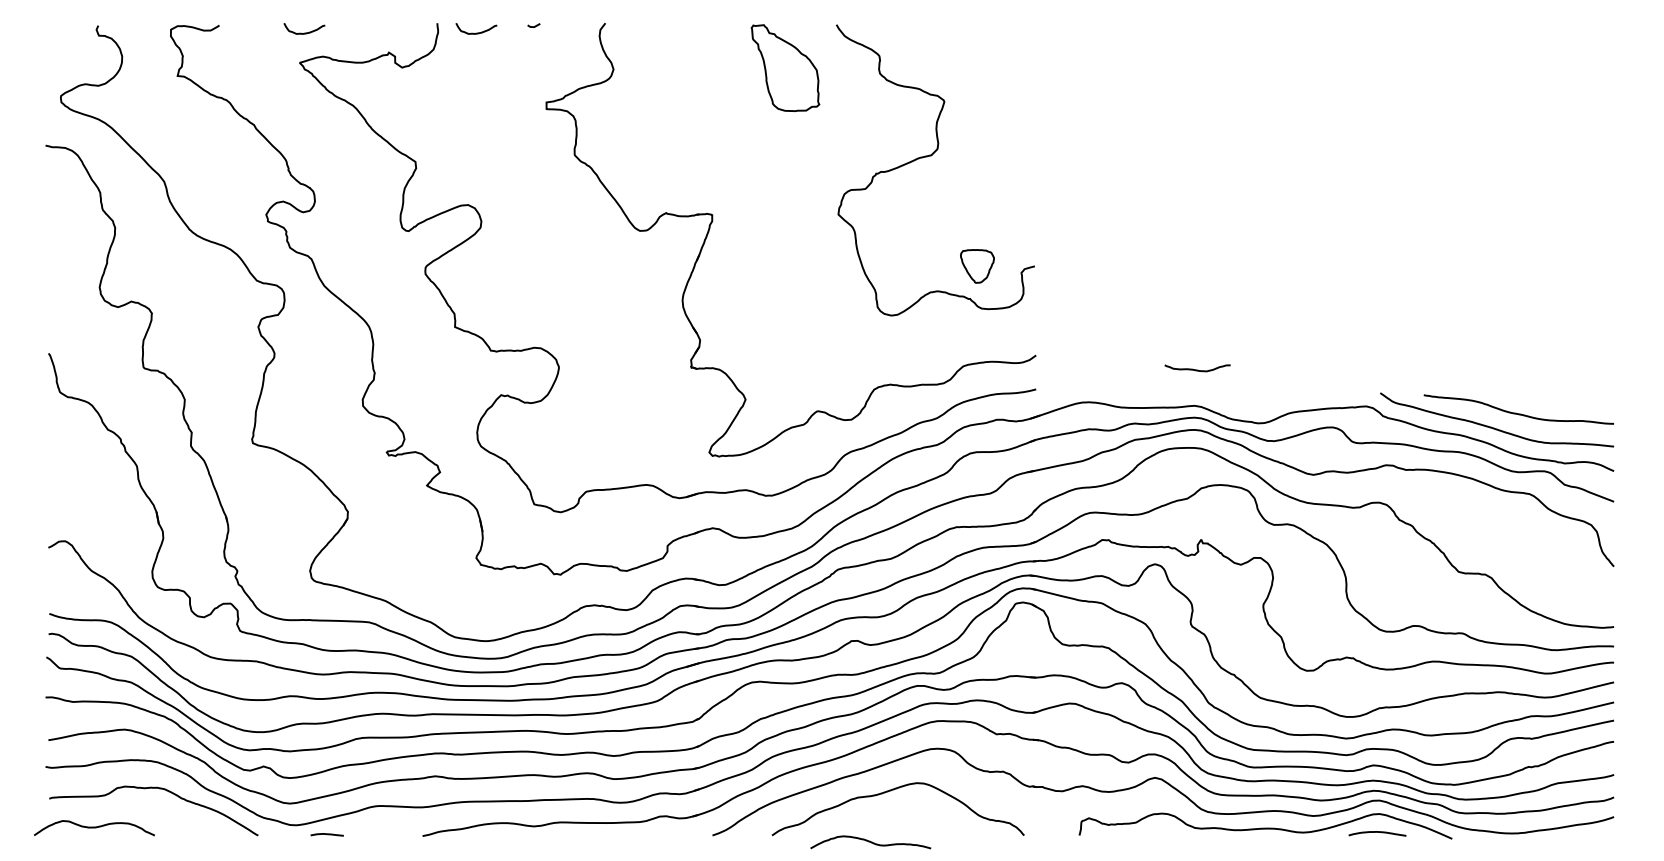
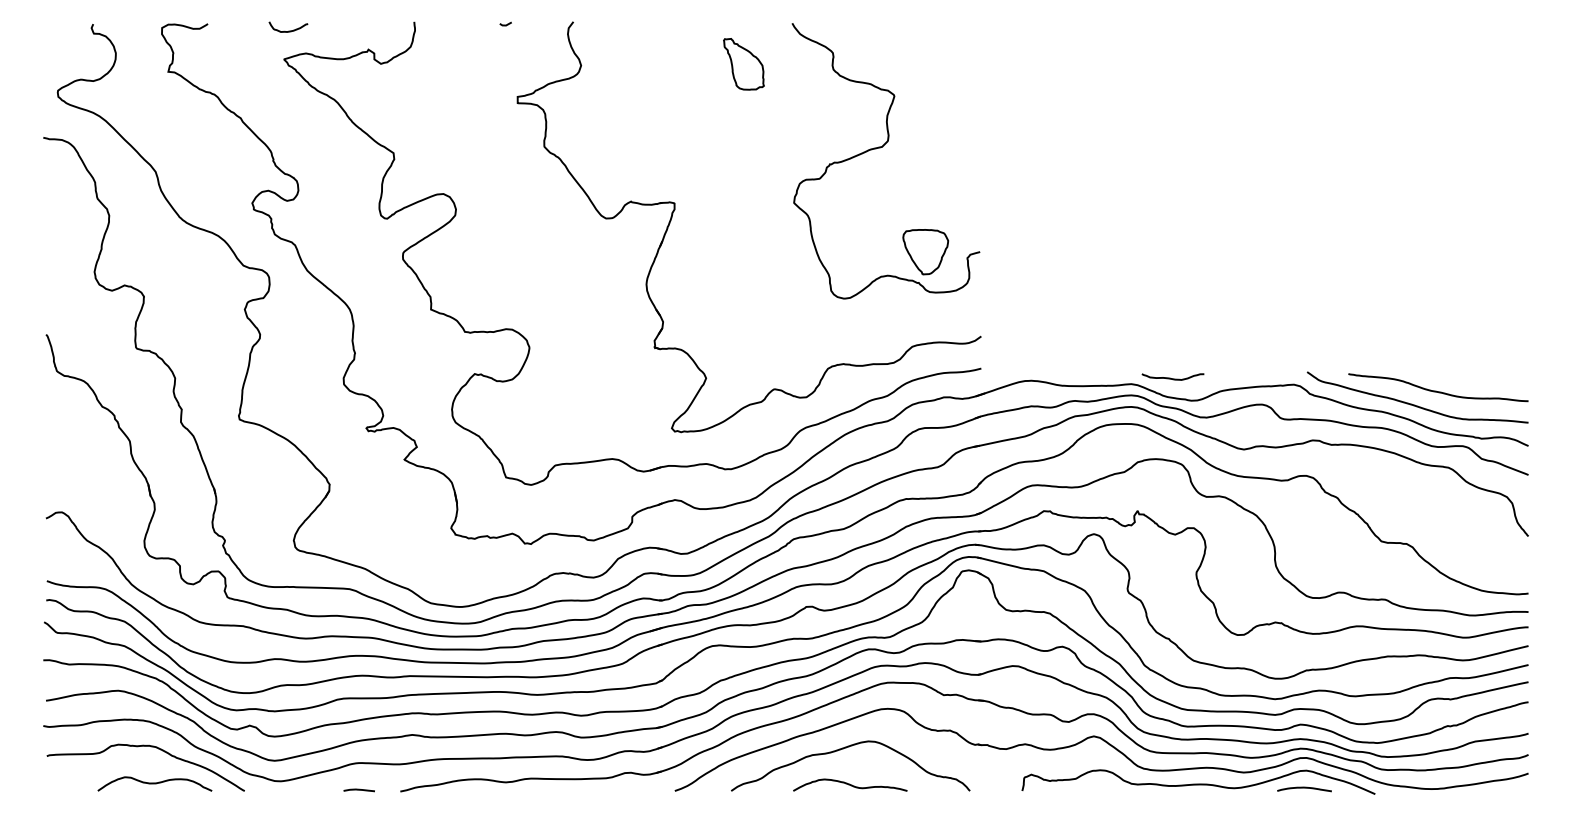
curve: (476, 32) -> (451, 30), removed
part: (785, 67) -> (743, 63), size x0.62
part: (977, 266) -> (925, 252), size x1.43
curve: (1197, 369) -> (1172, 378), moved
curve: (94, 828) -> (154, 784), moved
curve: (326, 834) -> (358, 790), moved
curve: (870, 842) -> (850, 785), moved

